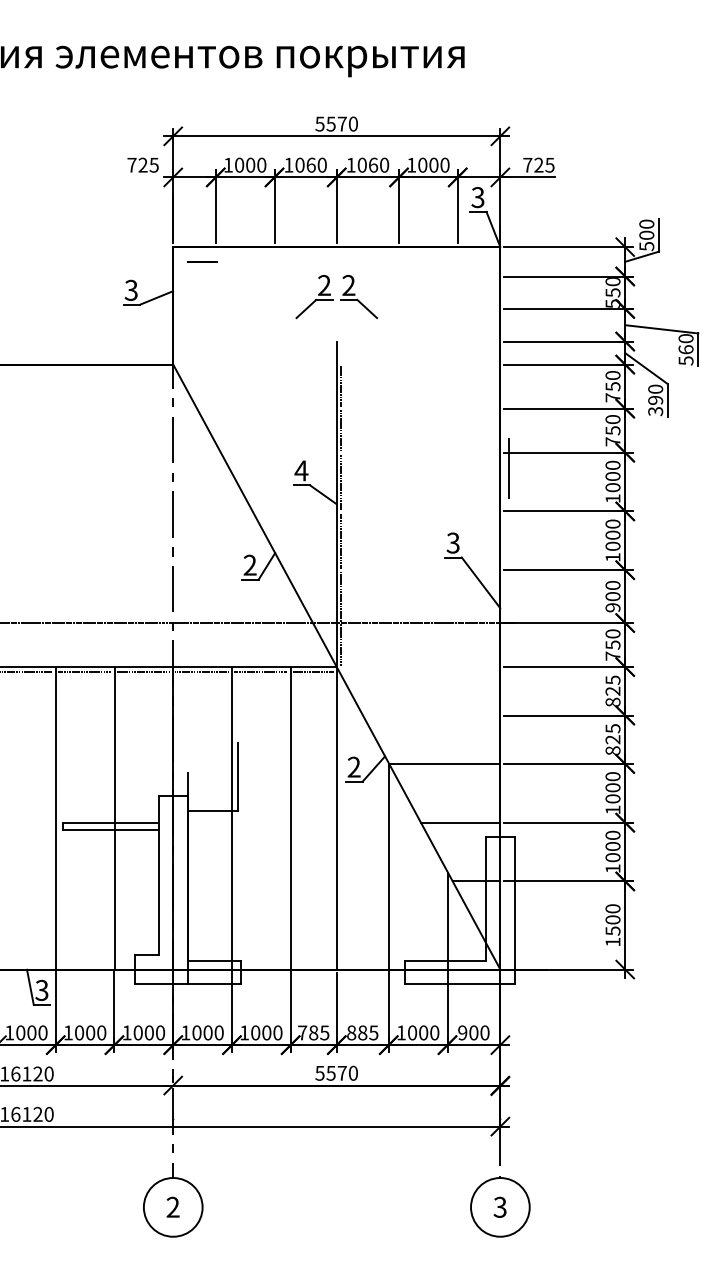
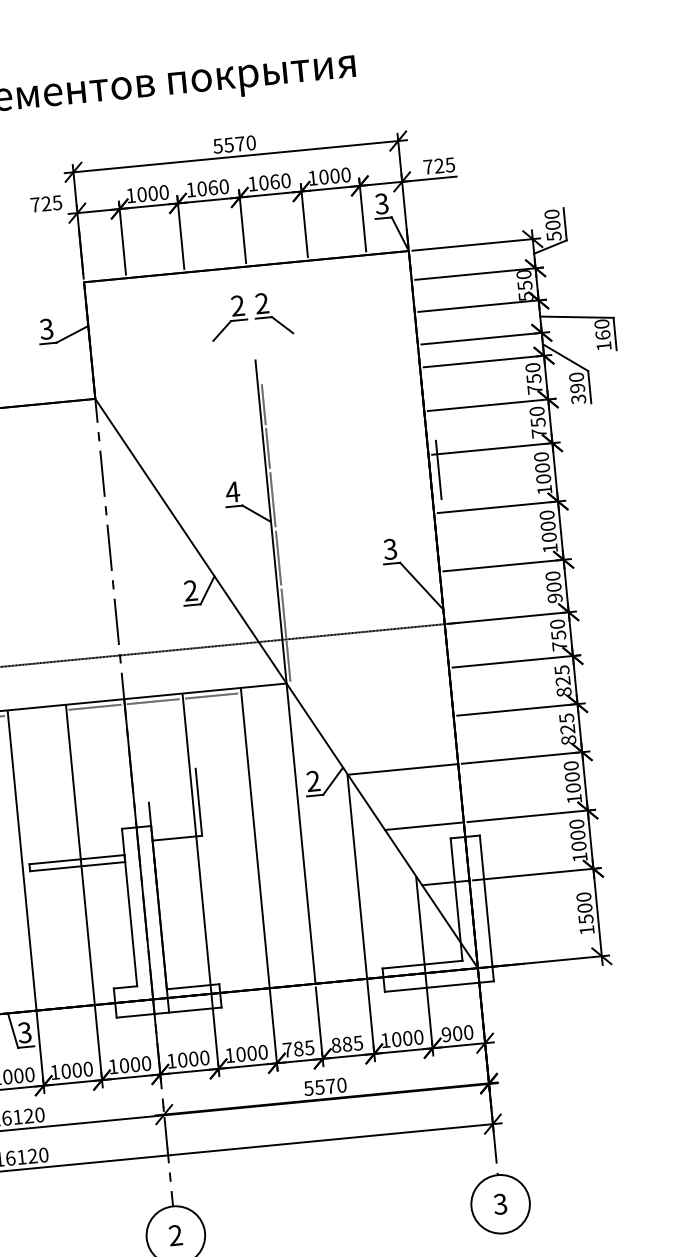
line: (202, 261) -> (114, 293), removed
text: (685, 360) -> (603, 345), 560 -> 160
line: (84, 672) -> (36, 713), removed
line: (312, 672) -> (263, 691), removed

